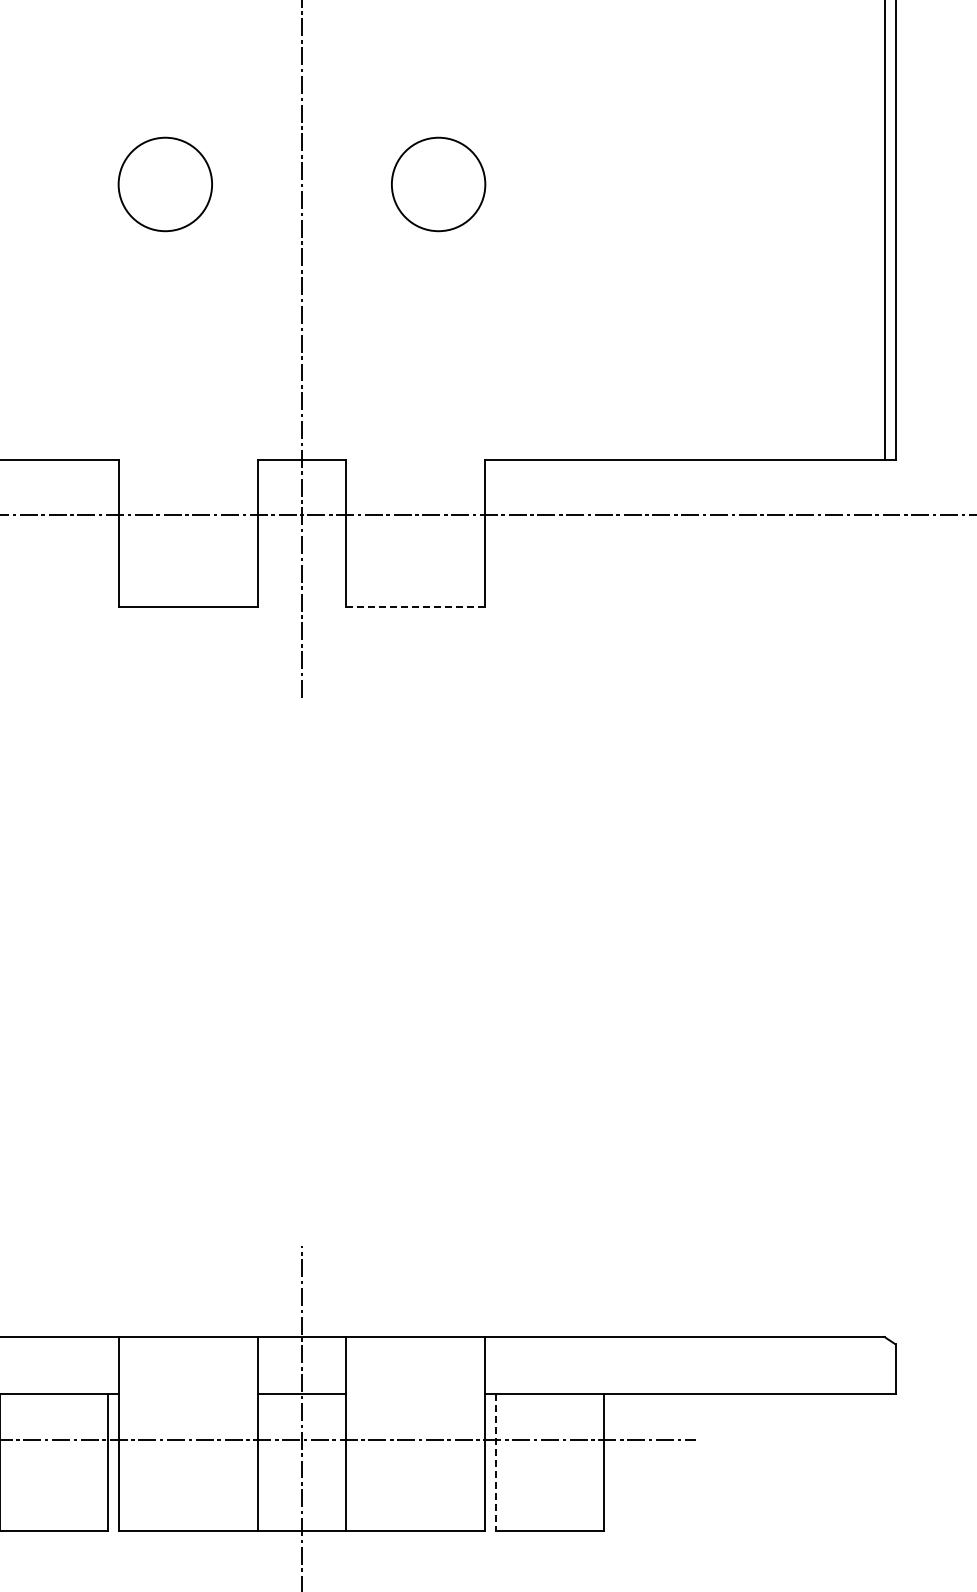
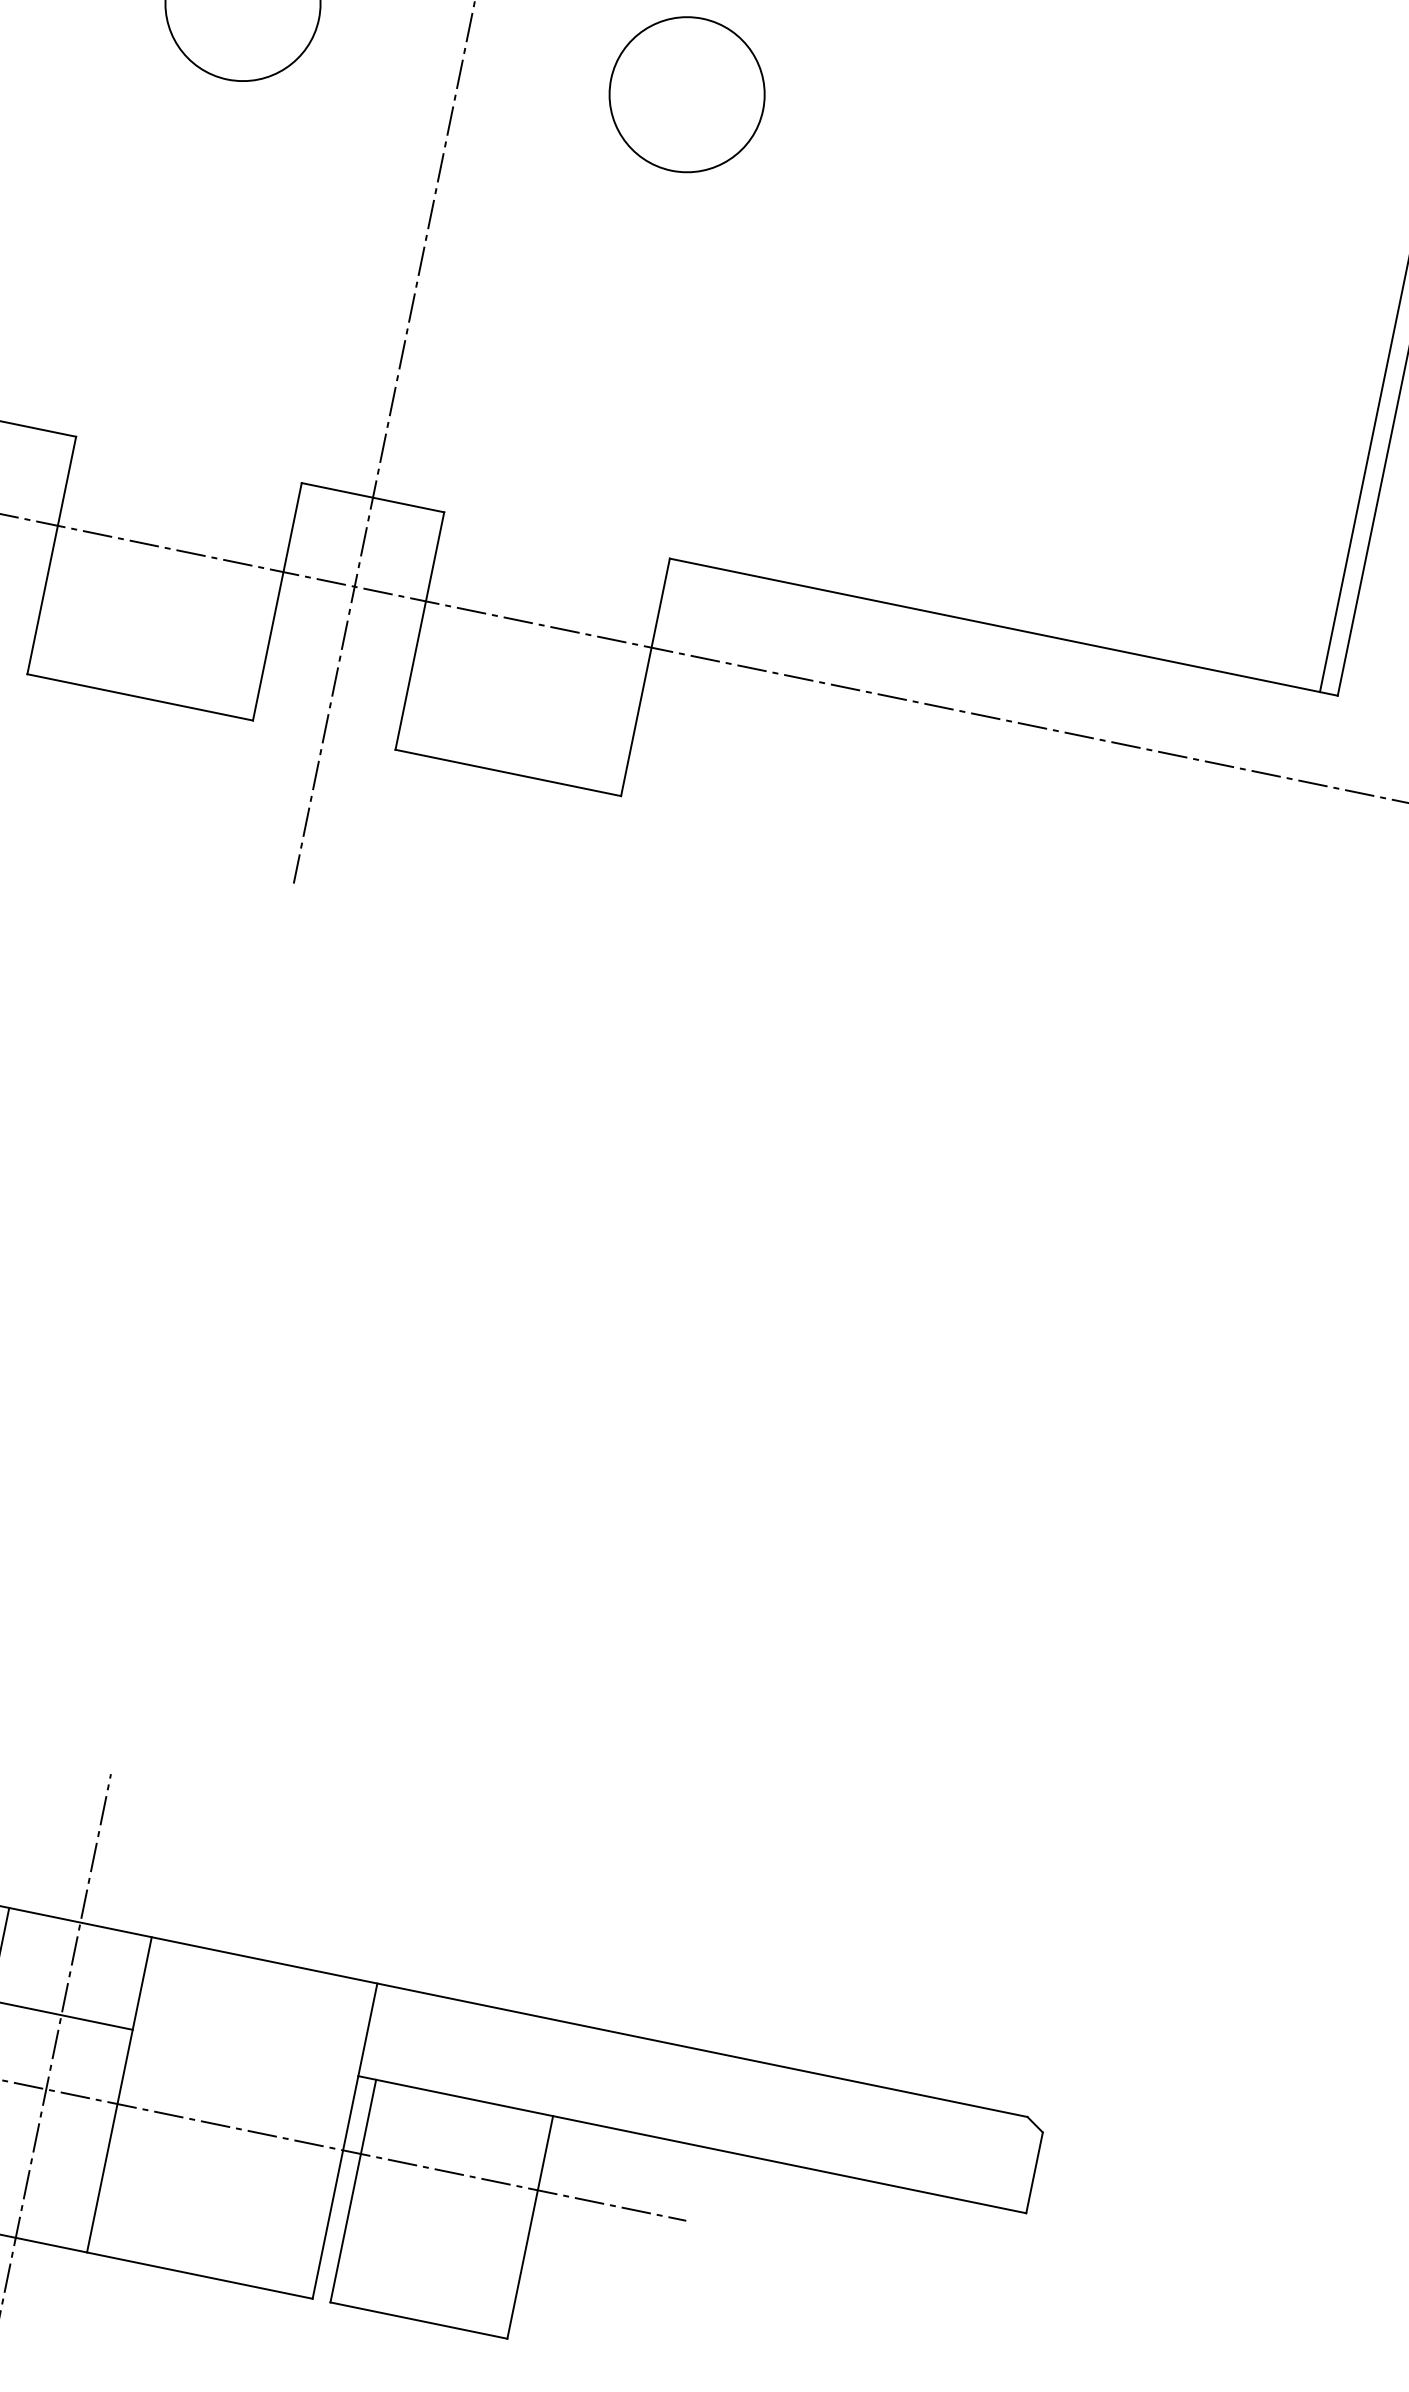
line: (415, 606) -> (508, 773), dashed -> solid
line: (495, 1462) -> (353, 2191), dashed -> solid

